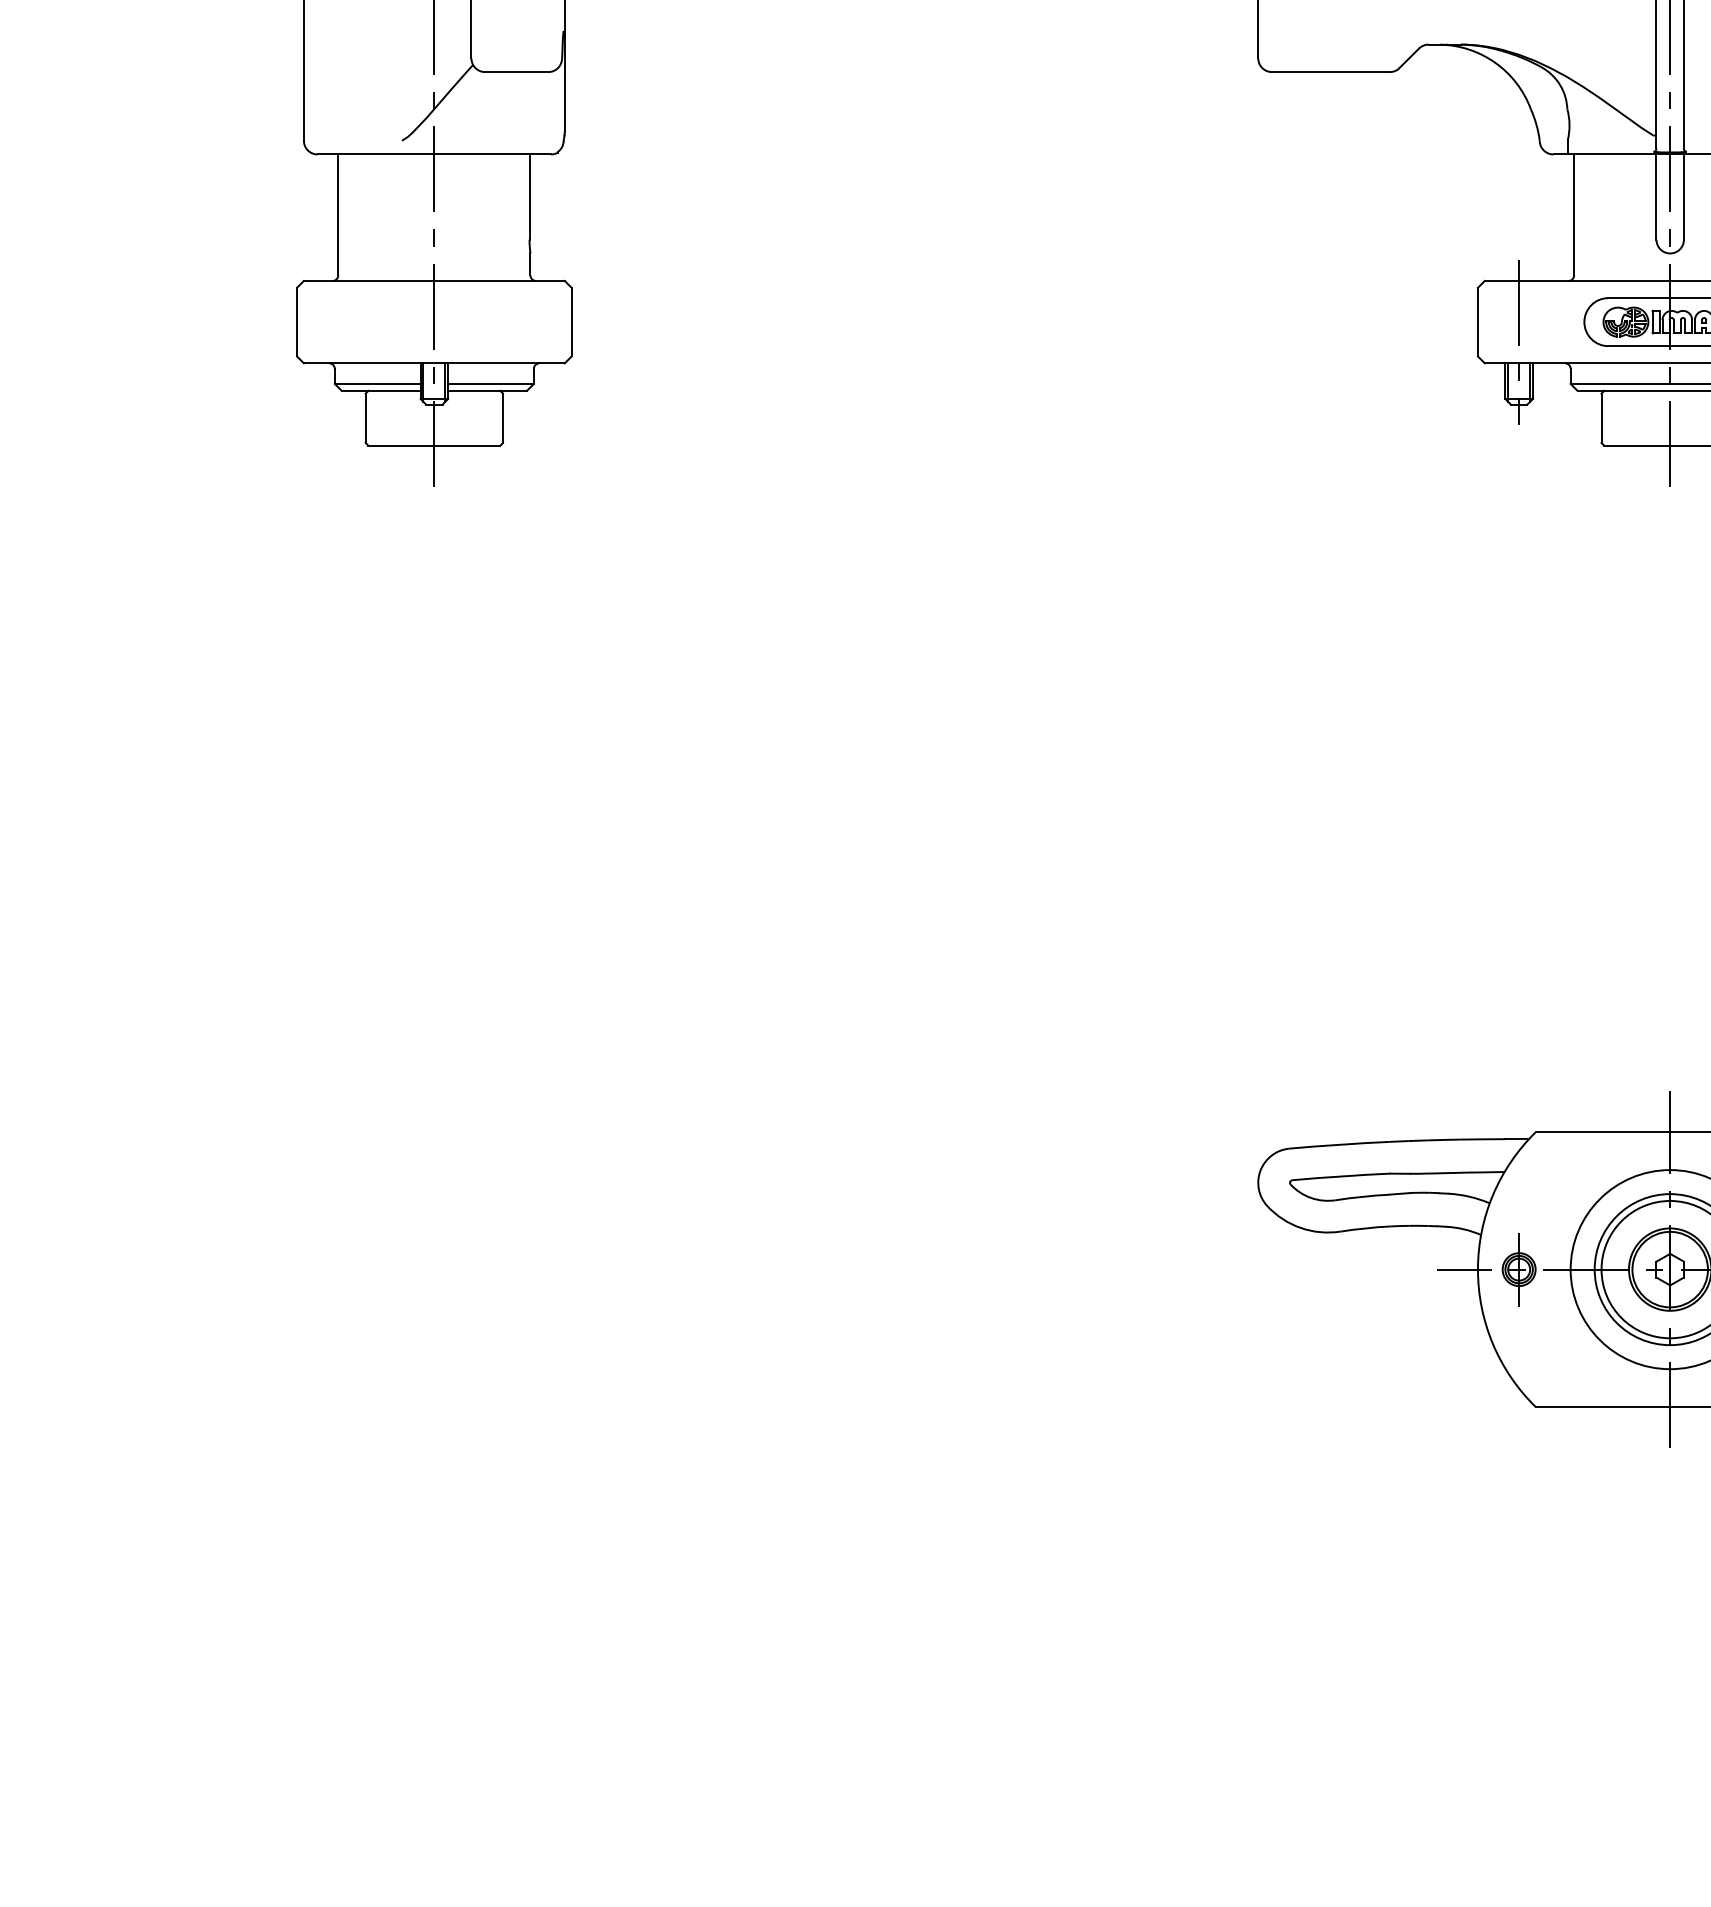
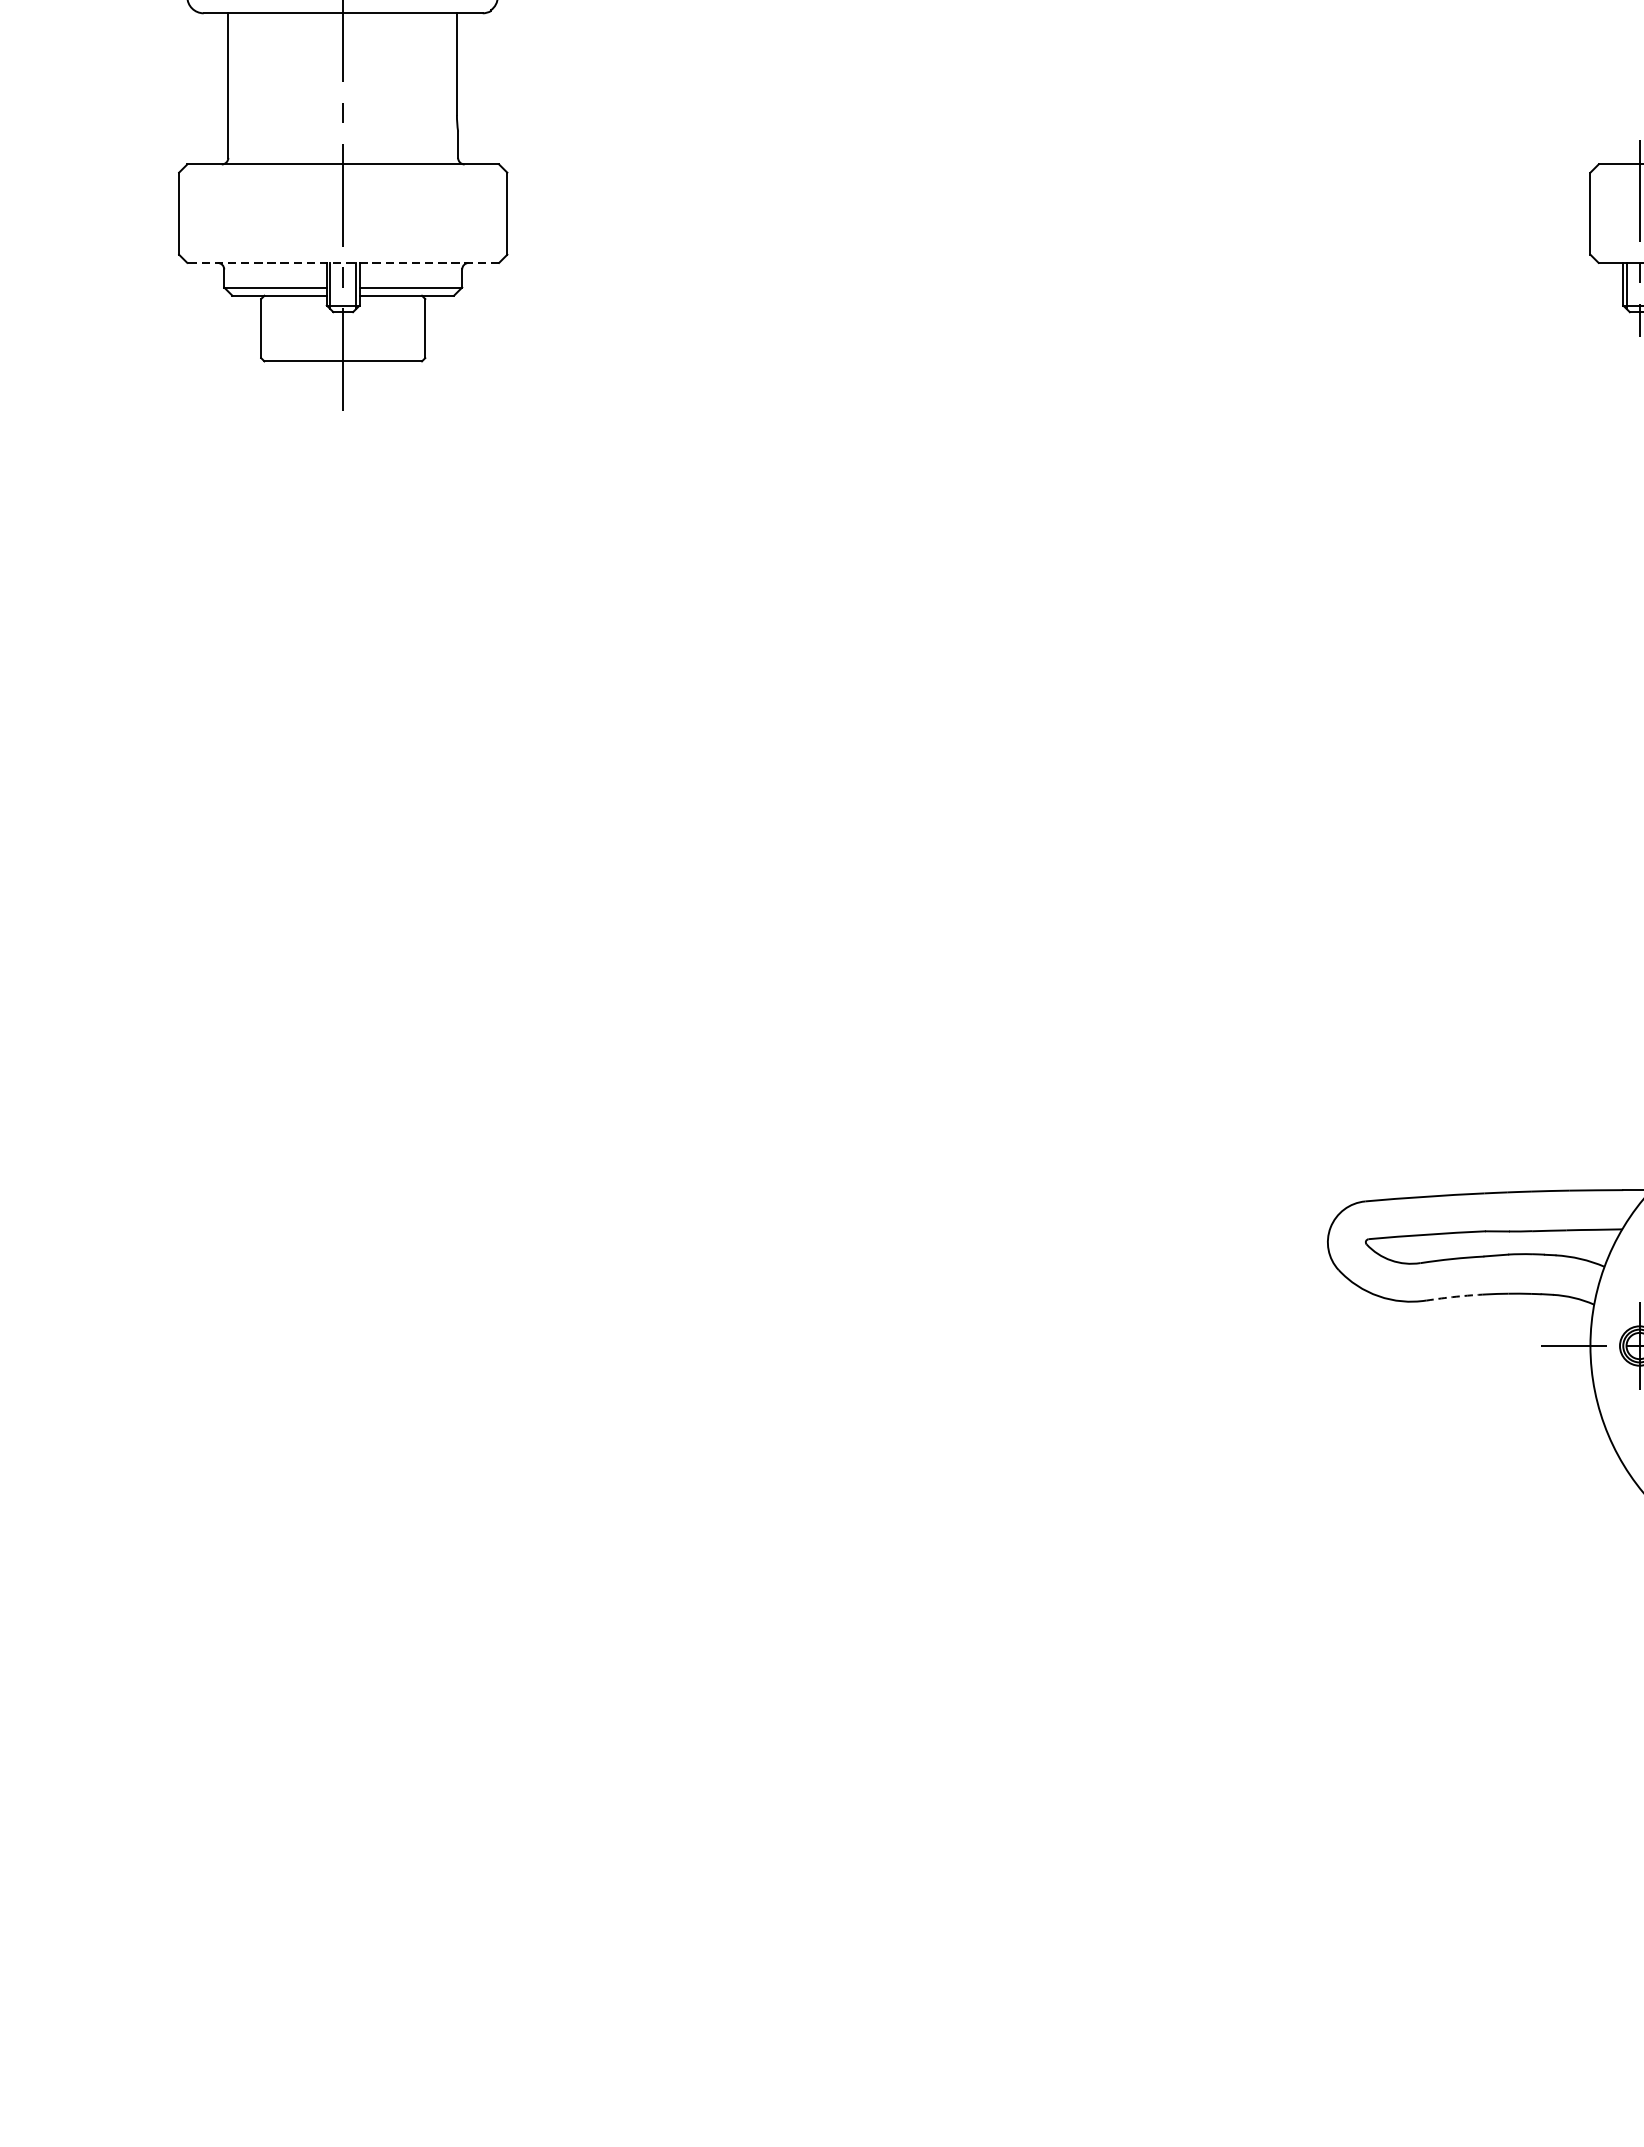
line: (433, 363) -> (342, 263), solid -> dashed
arc: (1365, 1228) -> (1456, 1296), solid -> dashed

